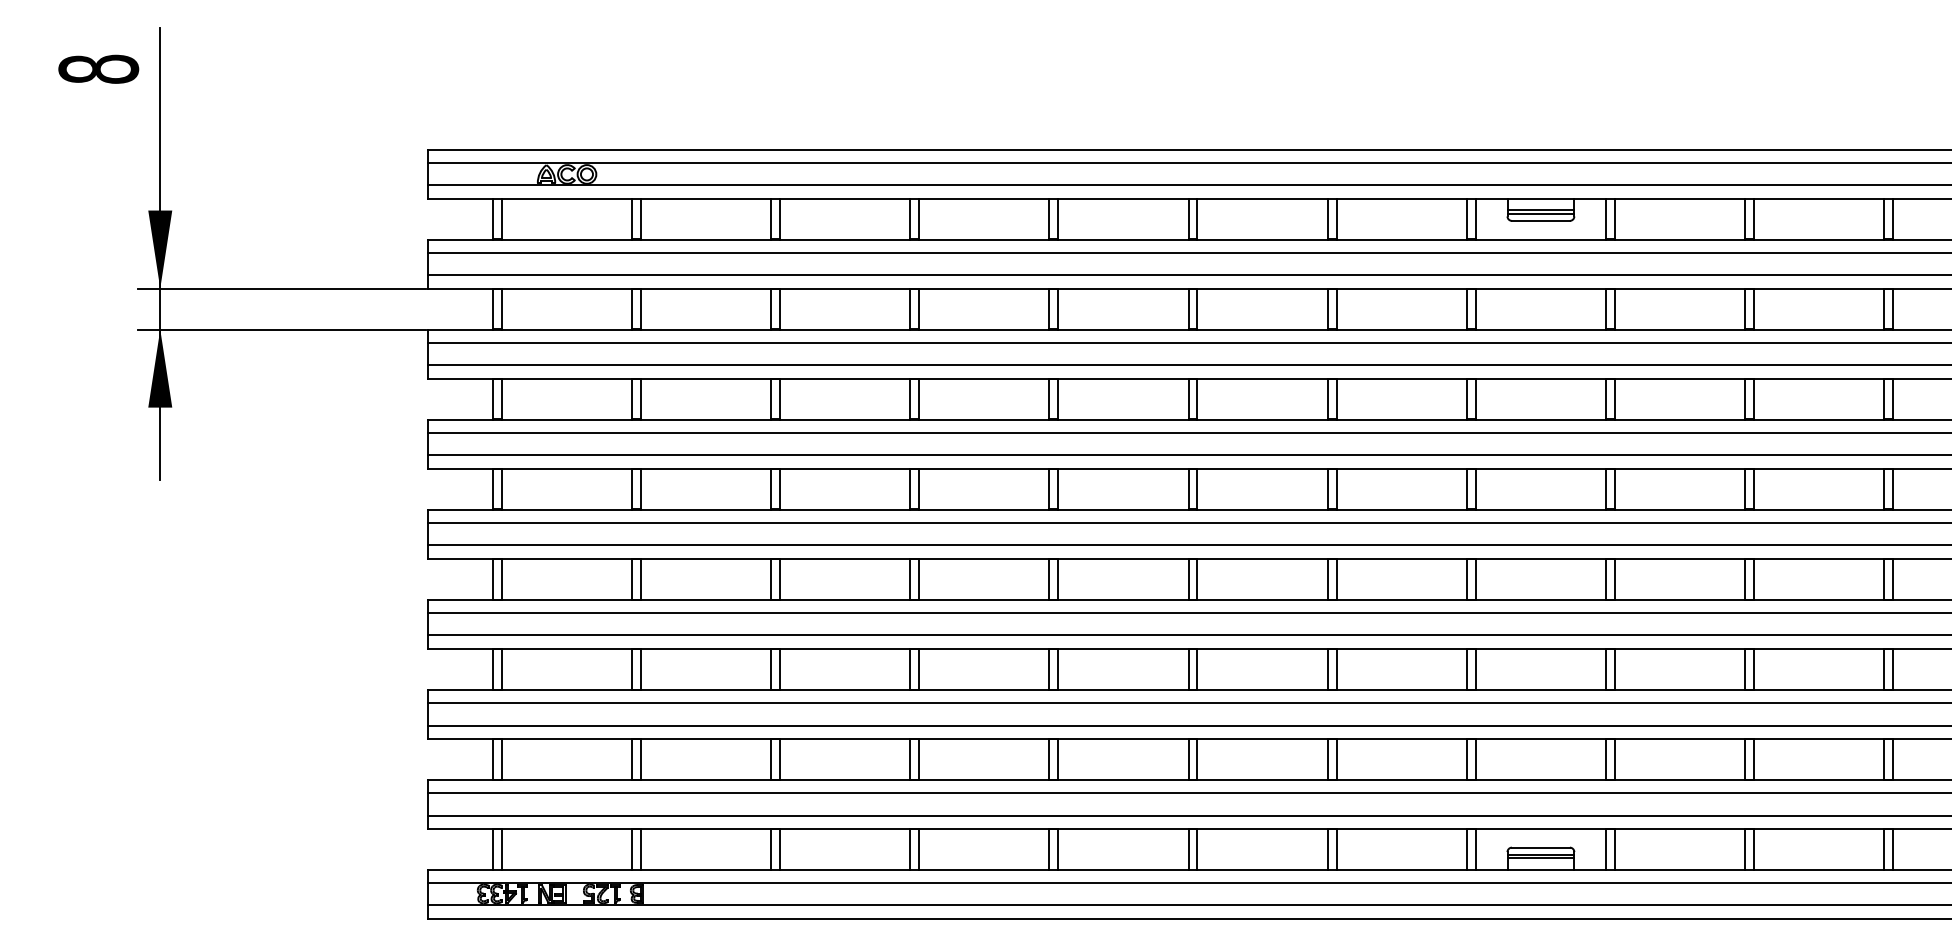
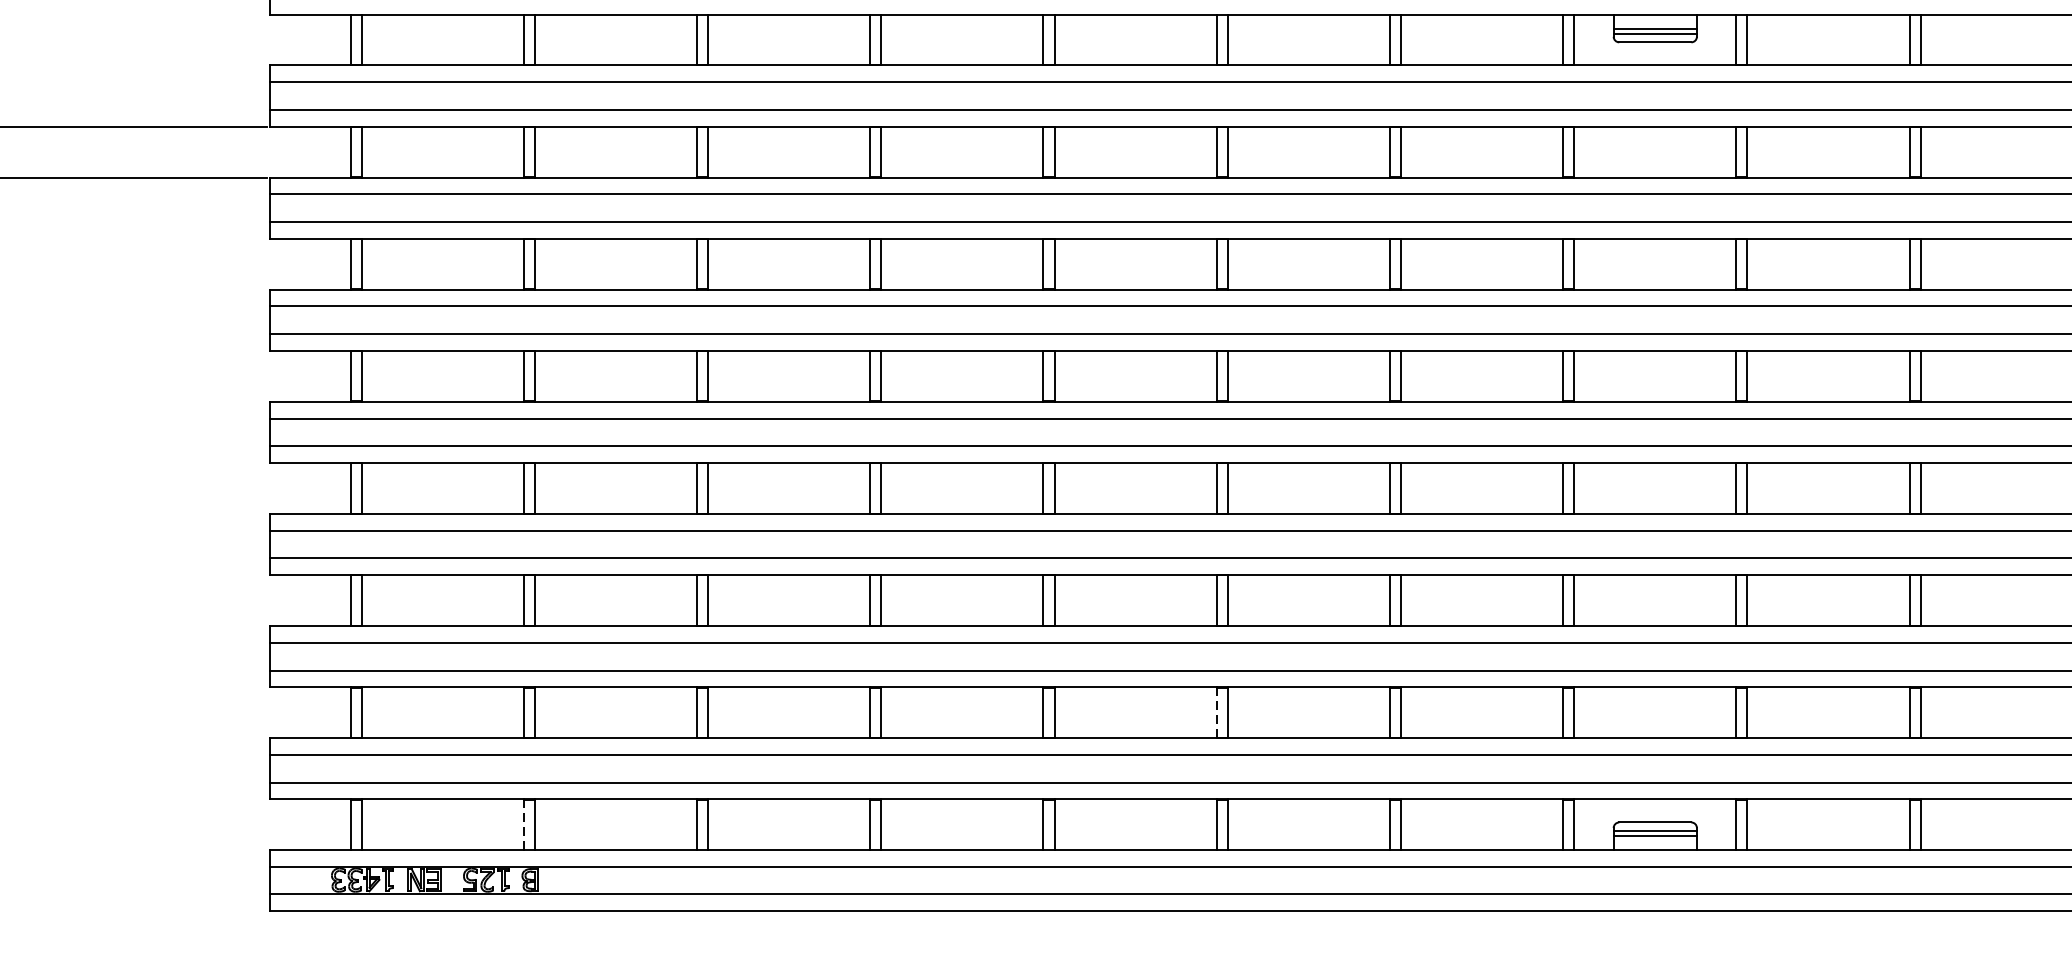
line: (1188, 759) -> (1216, 712), solid -> dashed
line: (631, 850) -> (523, 826), solid -> dashed

